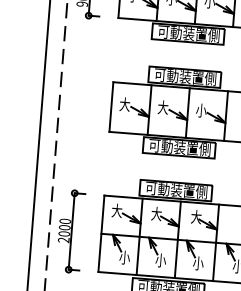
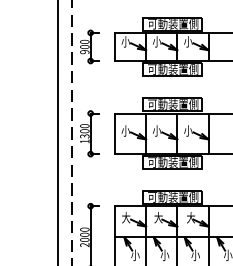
part: (80, 104) -> (89, 133), added
text: (124, 104) -> (125, 130), 大 -> 小
text: (162, 108) -> (156, 131), 大 -> 小

